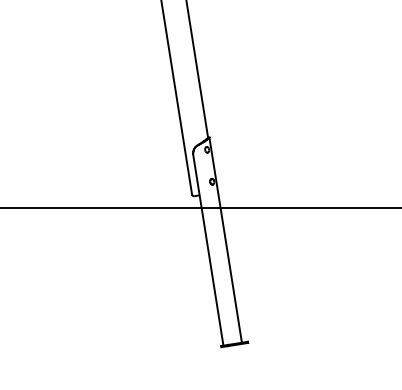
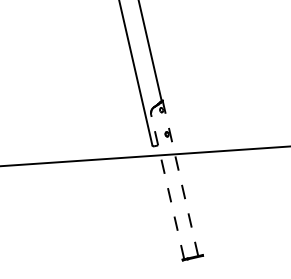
line: (225, 240) -> (180, 178), solid -> dashed
line: (208, 250) -> (167, 187), solid -> dashed

